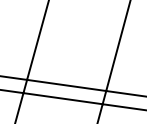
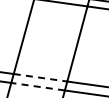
line: (68, 85) -> (41, 77), solid -> dashed
line: (62, 98) -> (37, 86), solid -> dashed

